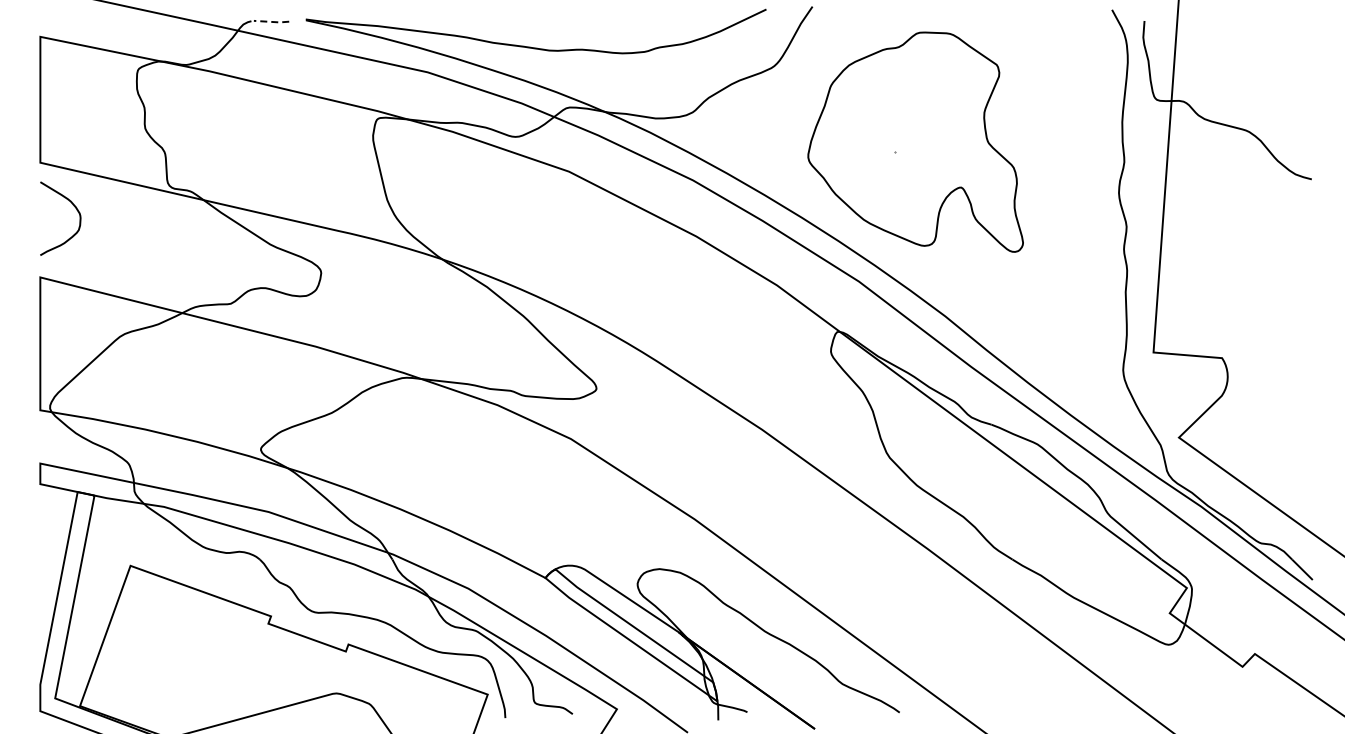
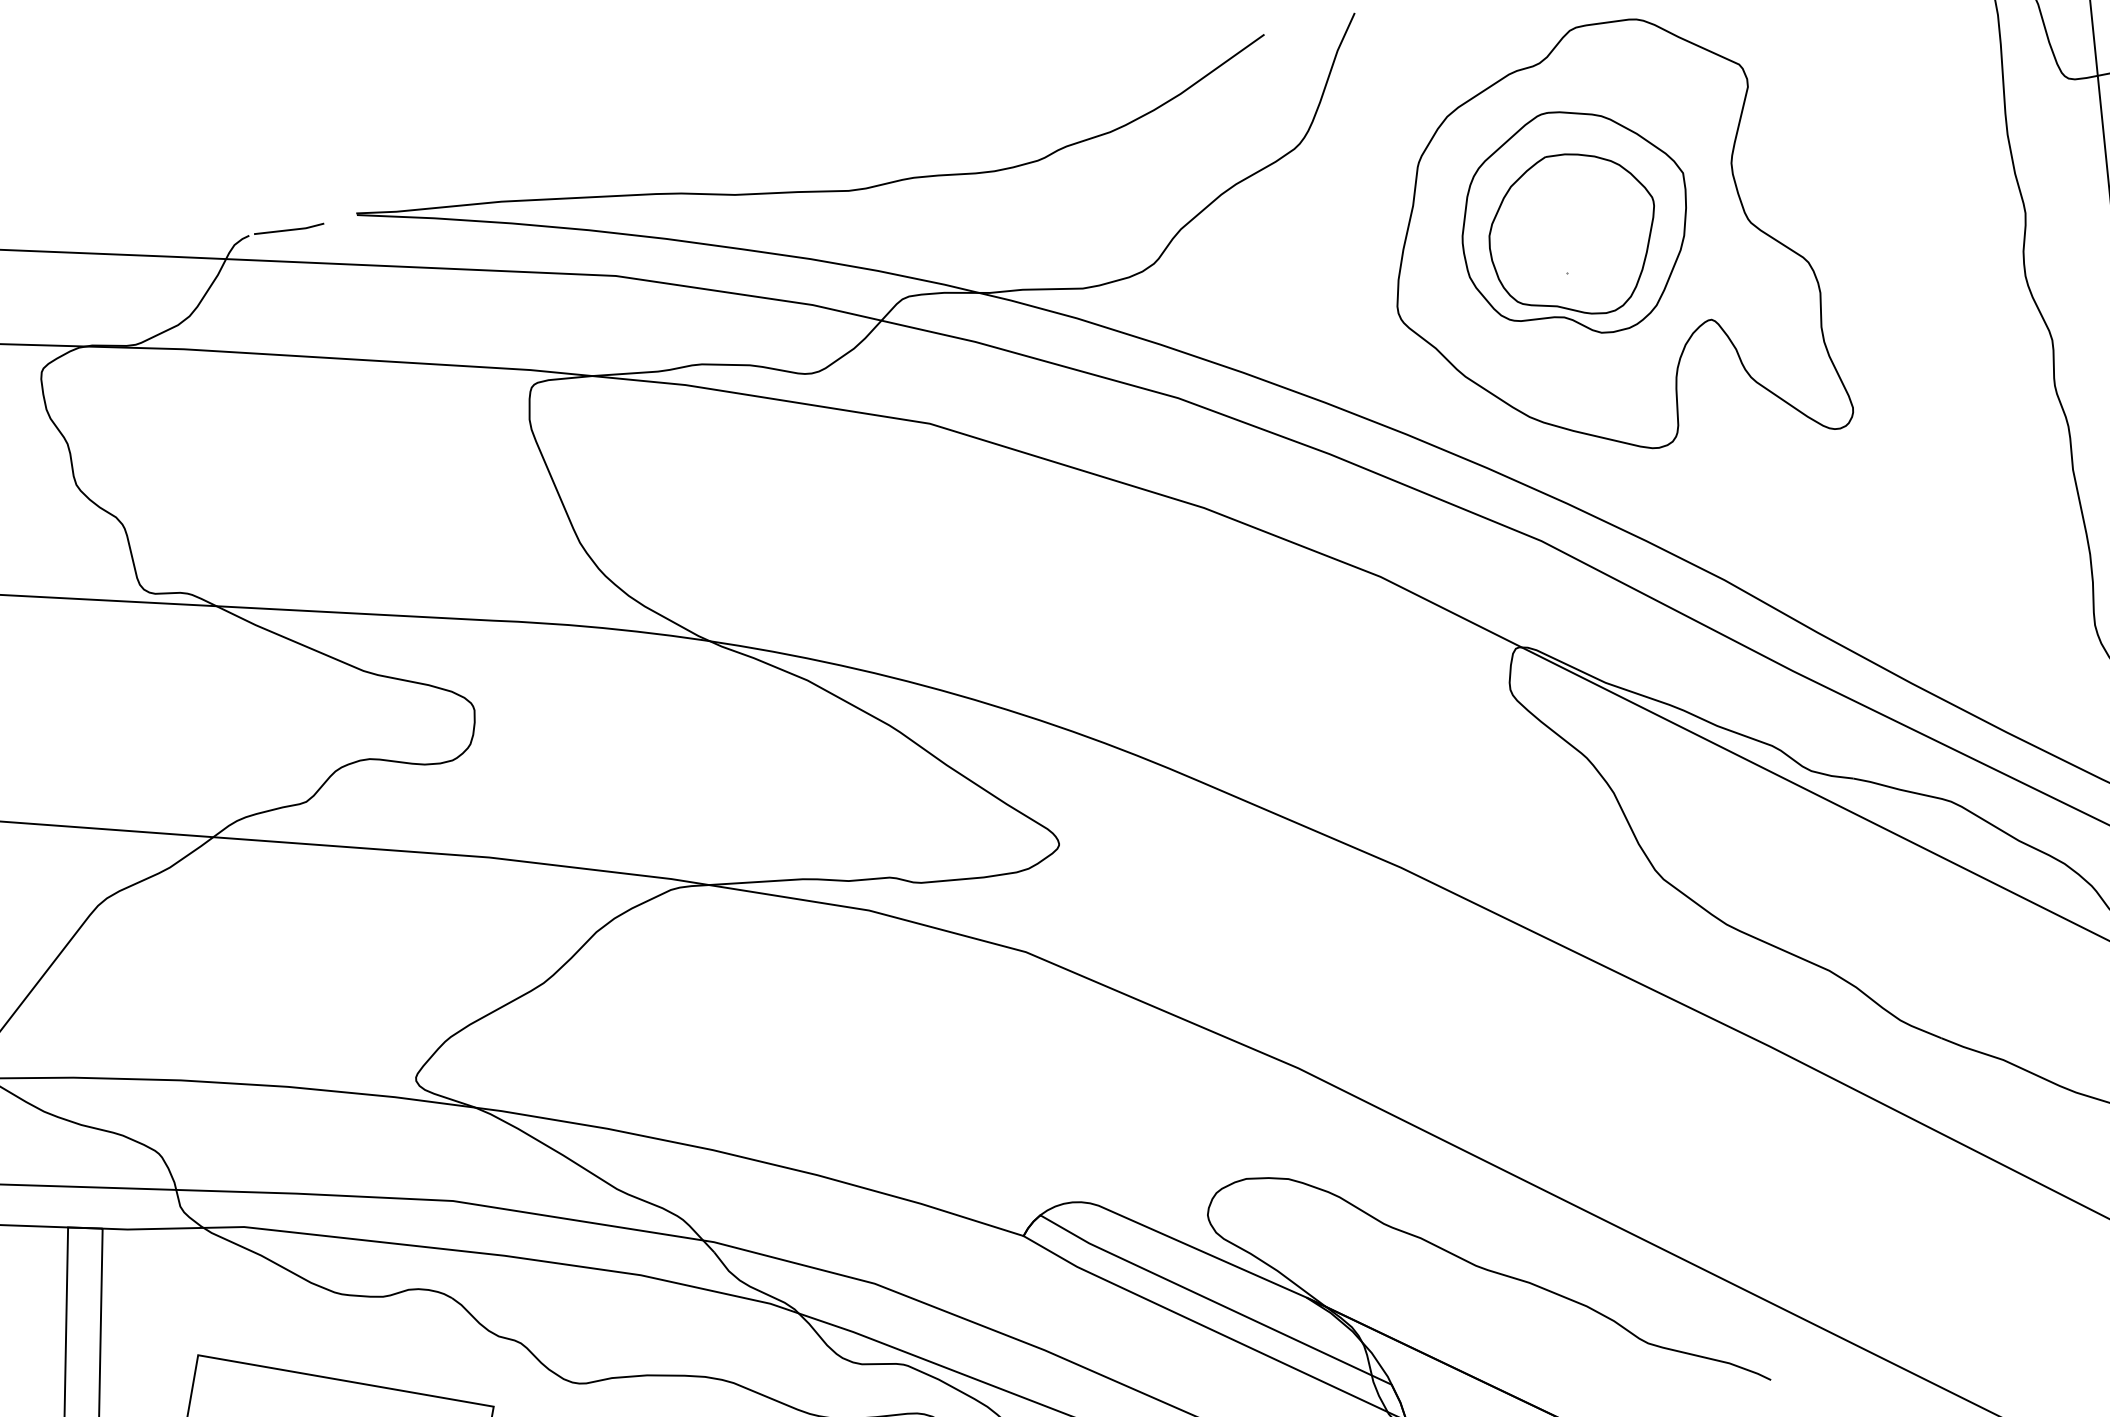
line: (271, 21) -> (289, 229), dashed -> solid
part: (902, 128) -> (1574, 223), added

